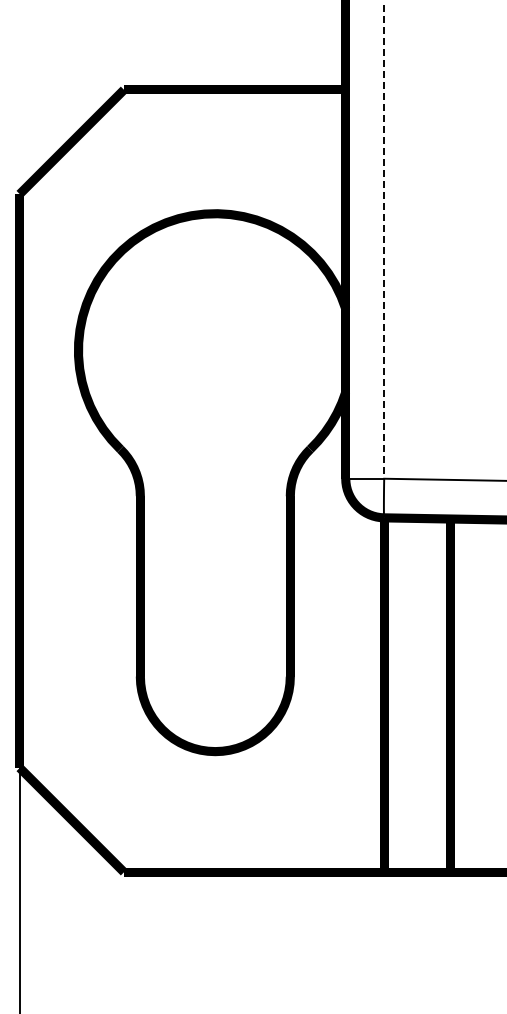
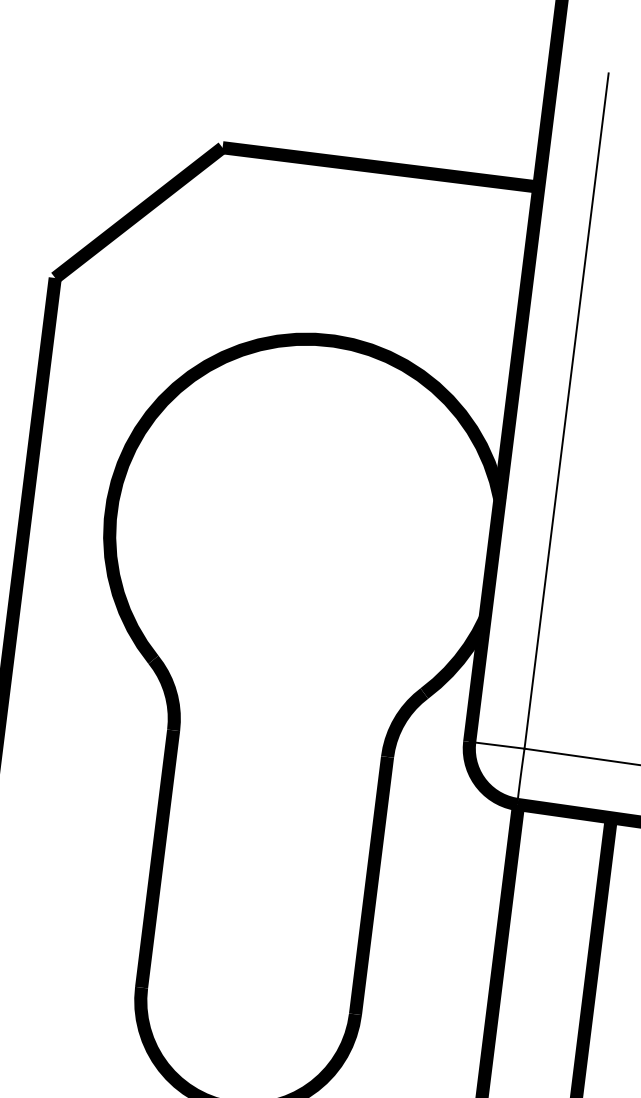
line: (384, 242) -> (566, 411), dashed -> solid

